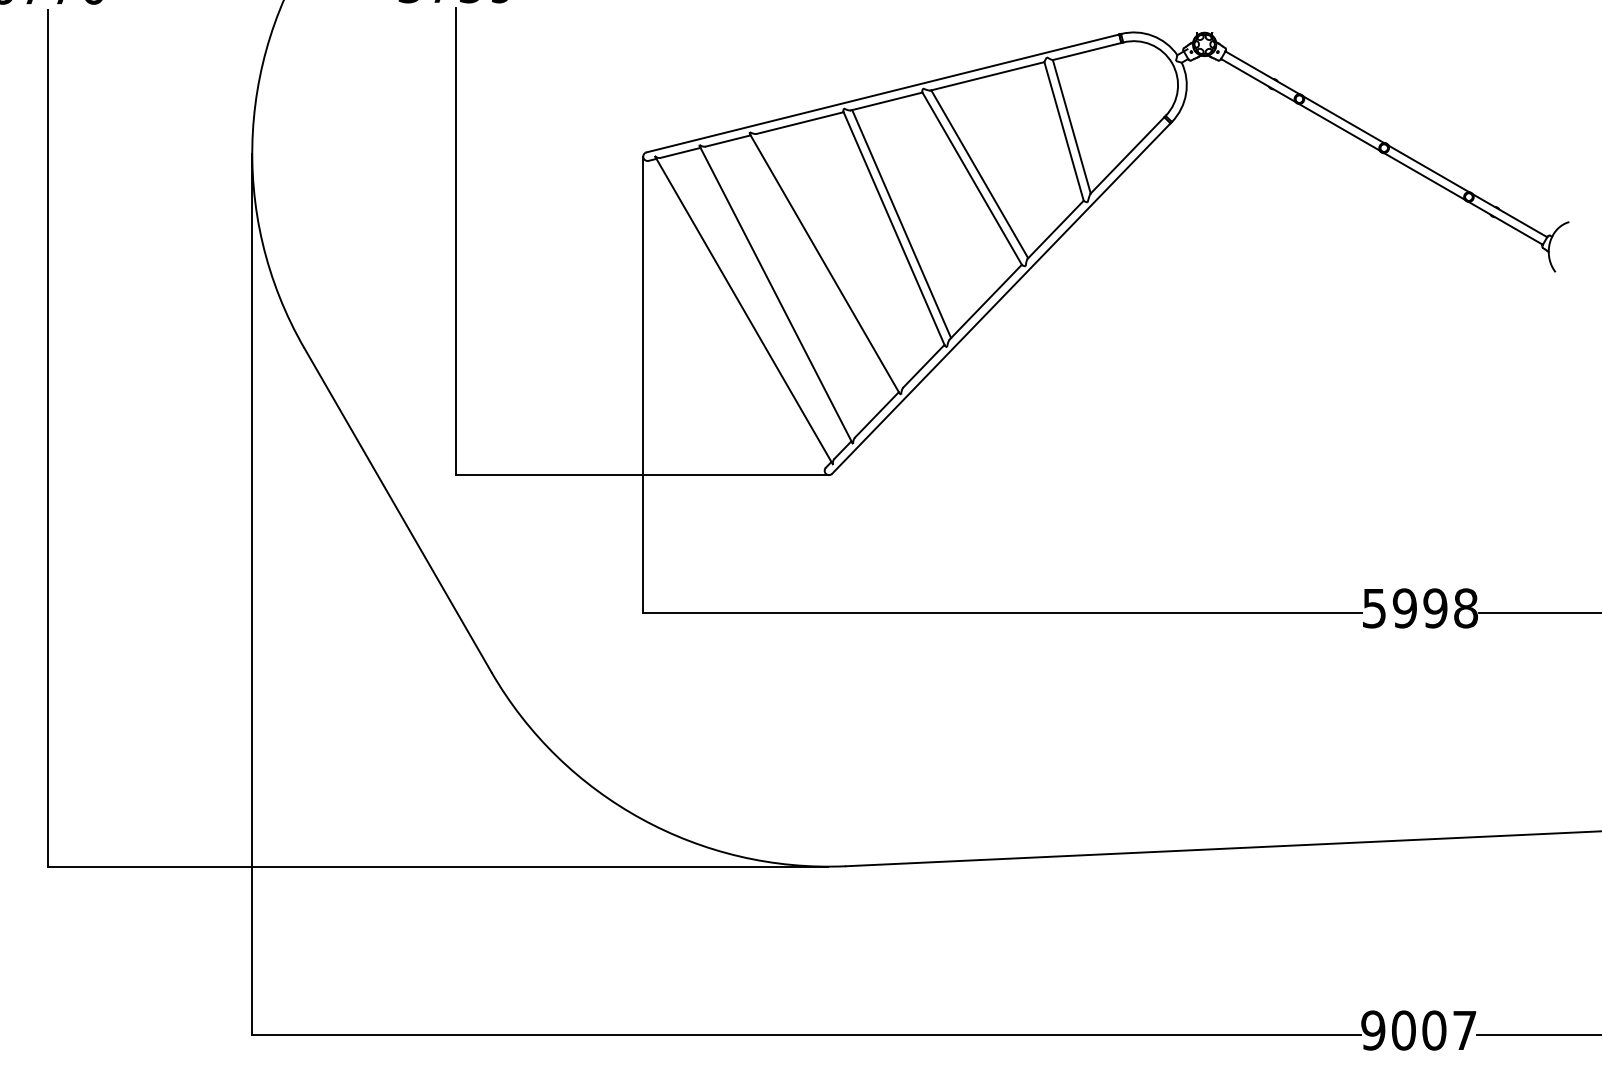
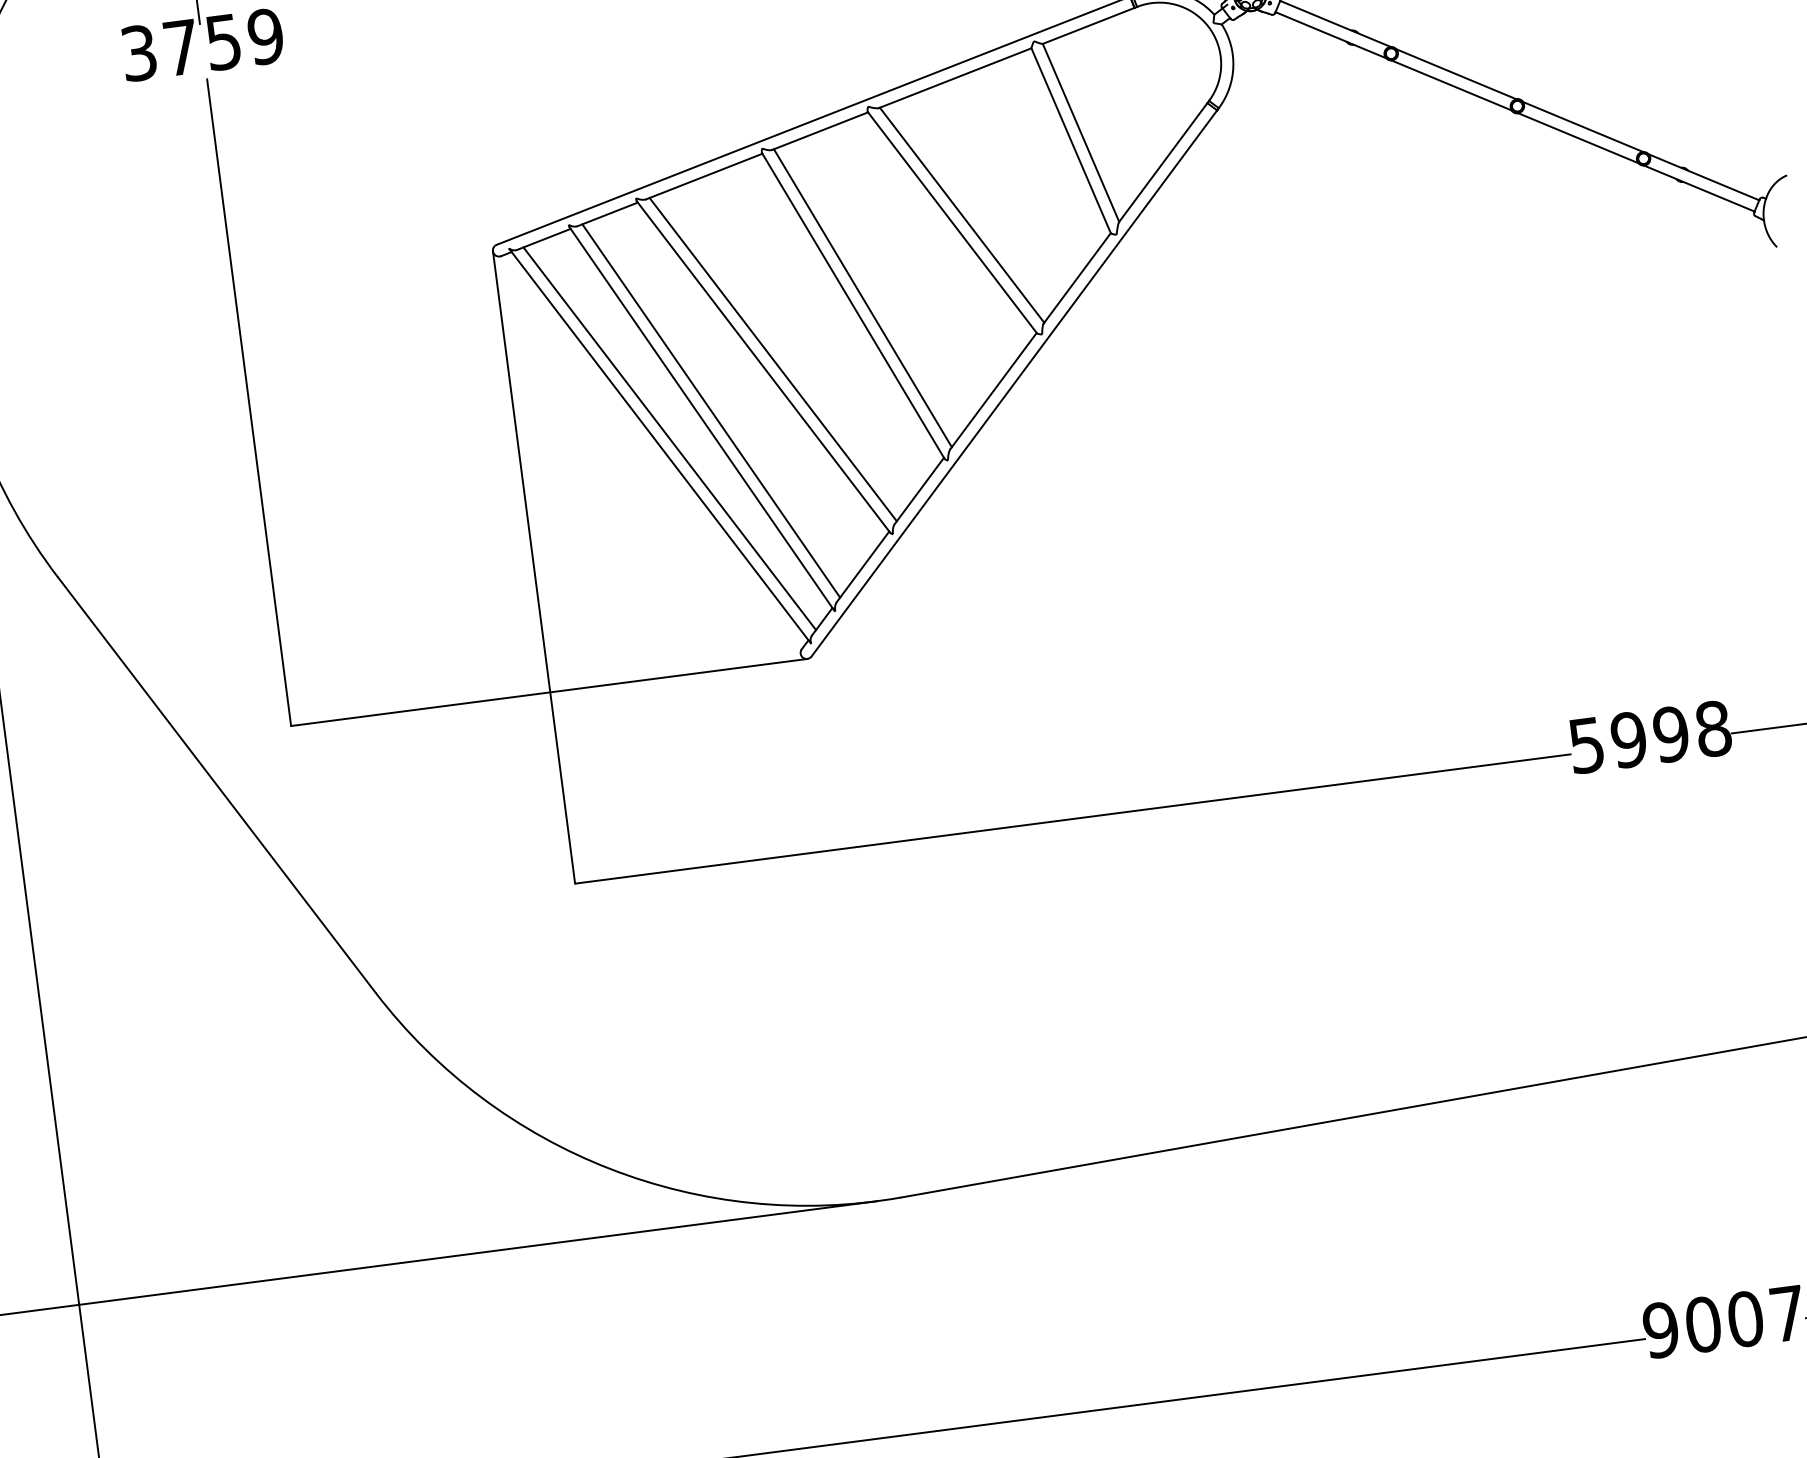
line: (832, 259) -> (773, 359), added
line: (783, 289) -> (711, 410), added
line: (751, 305) -> (669, 437), added

